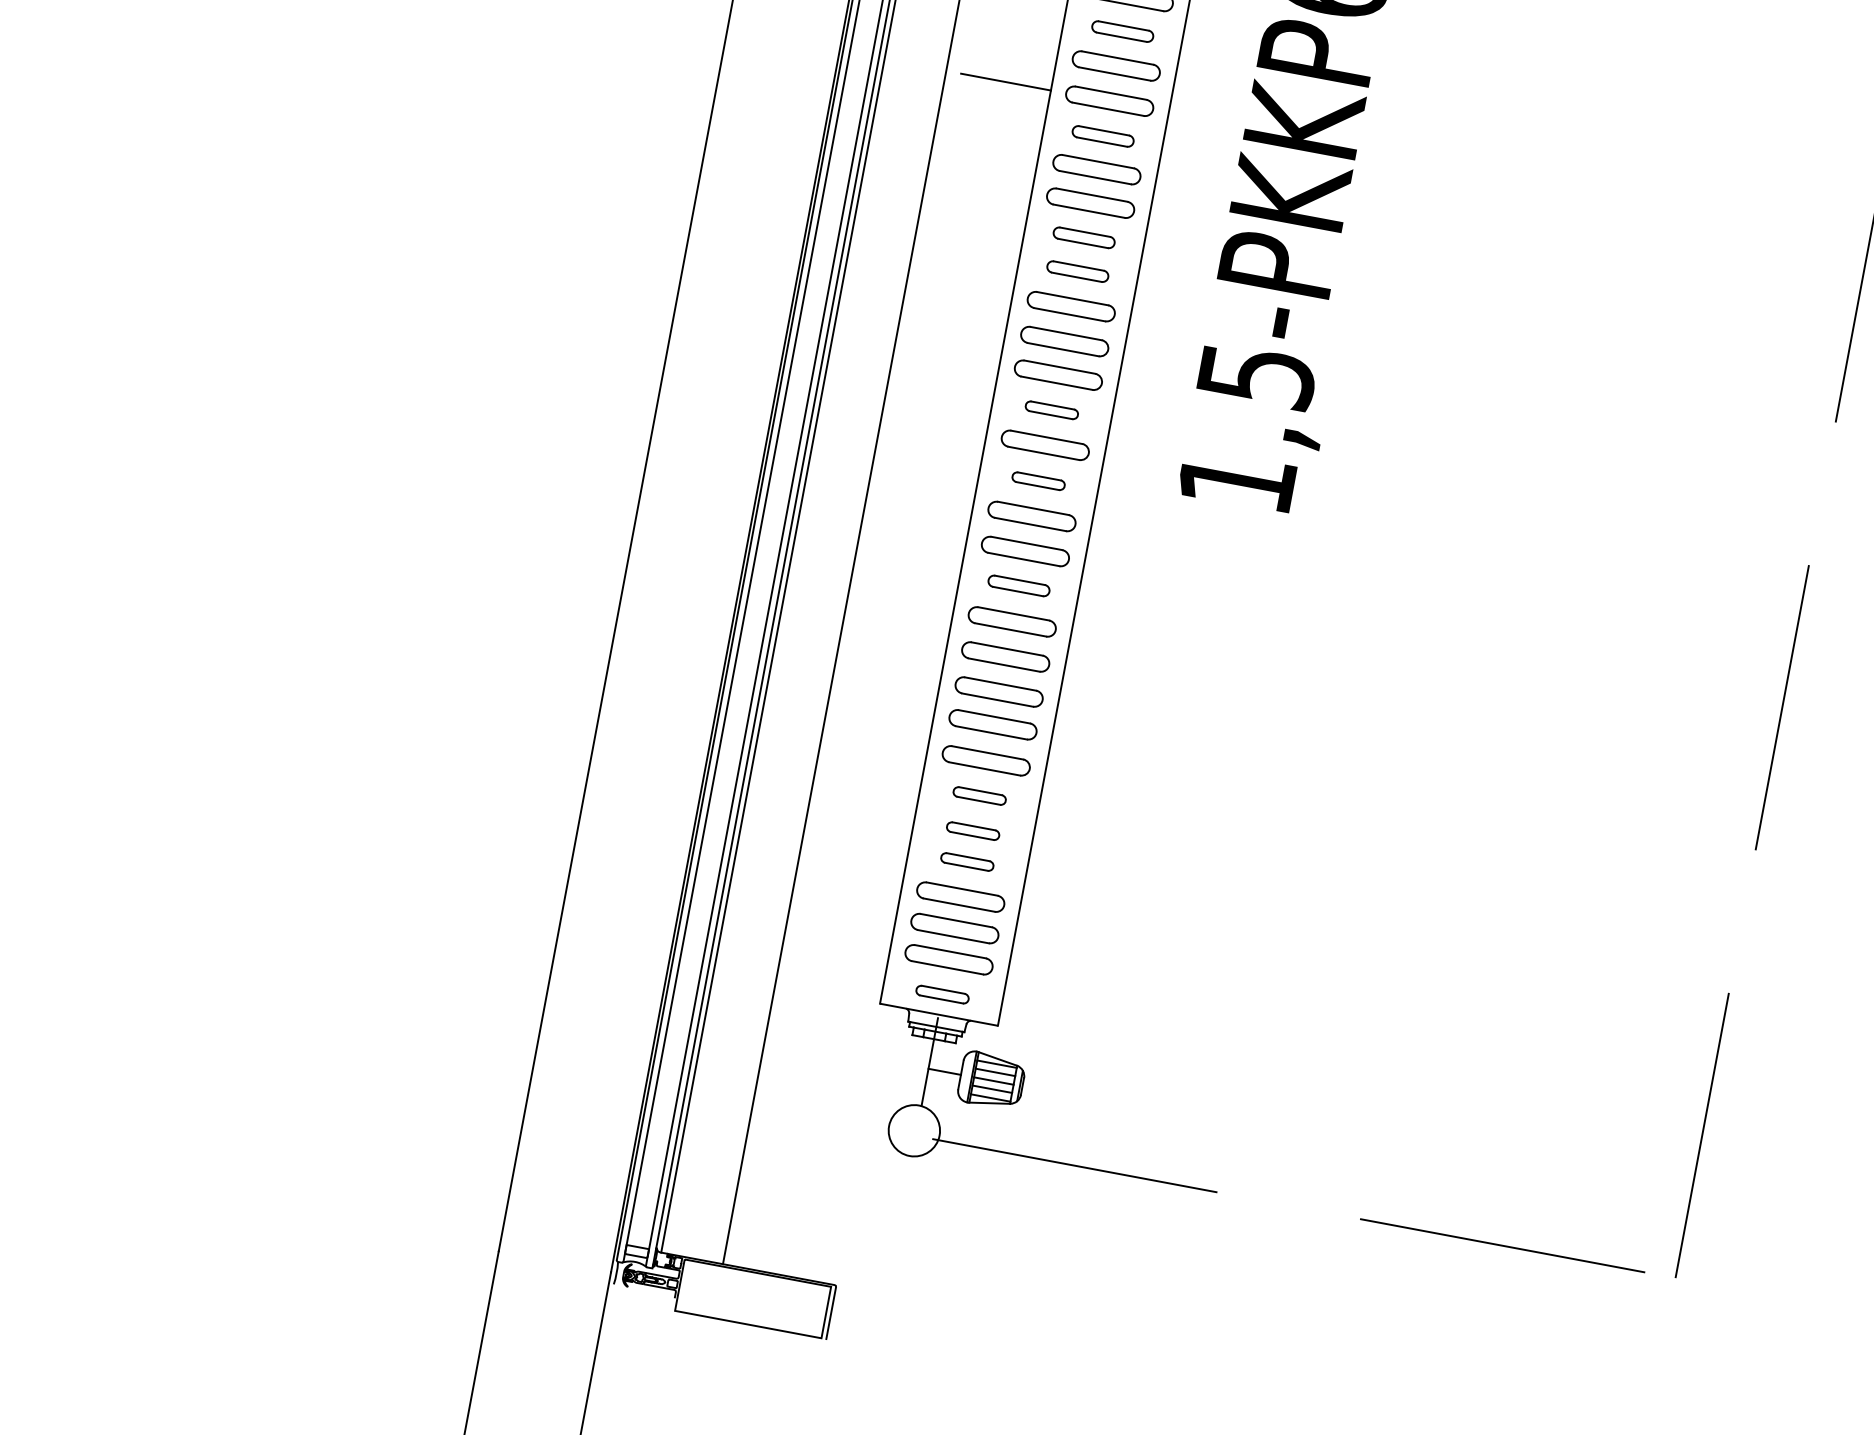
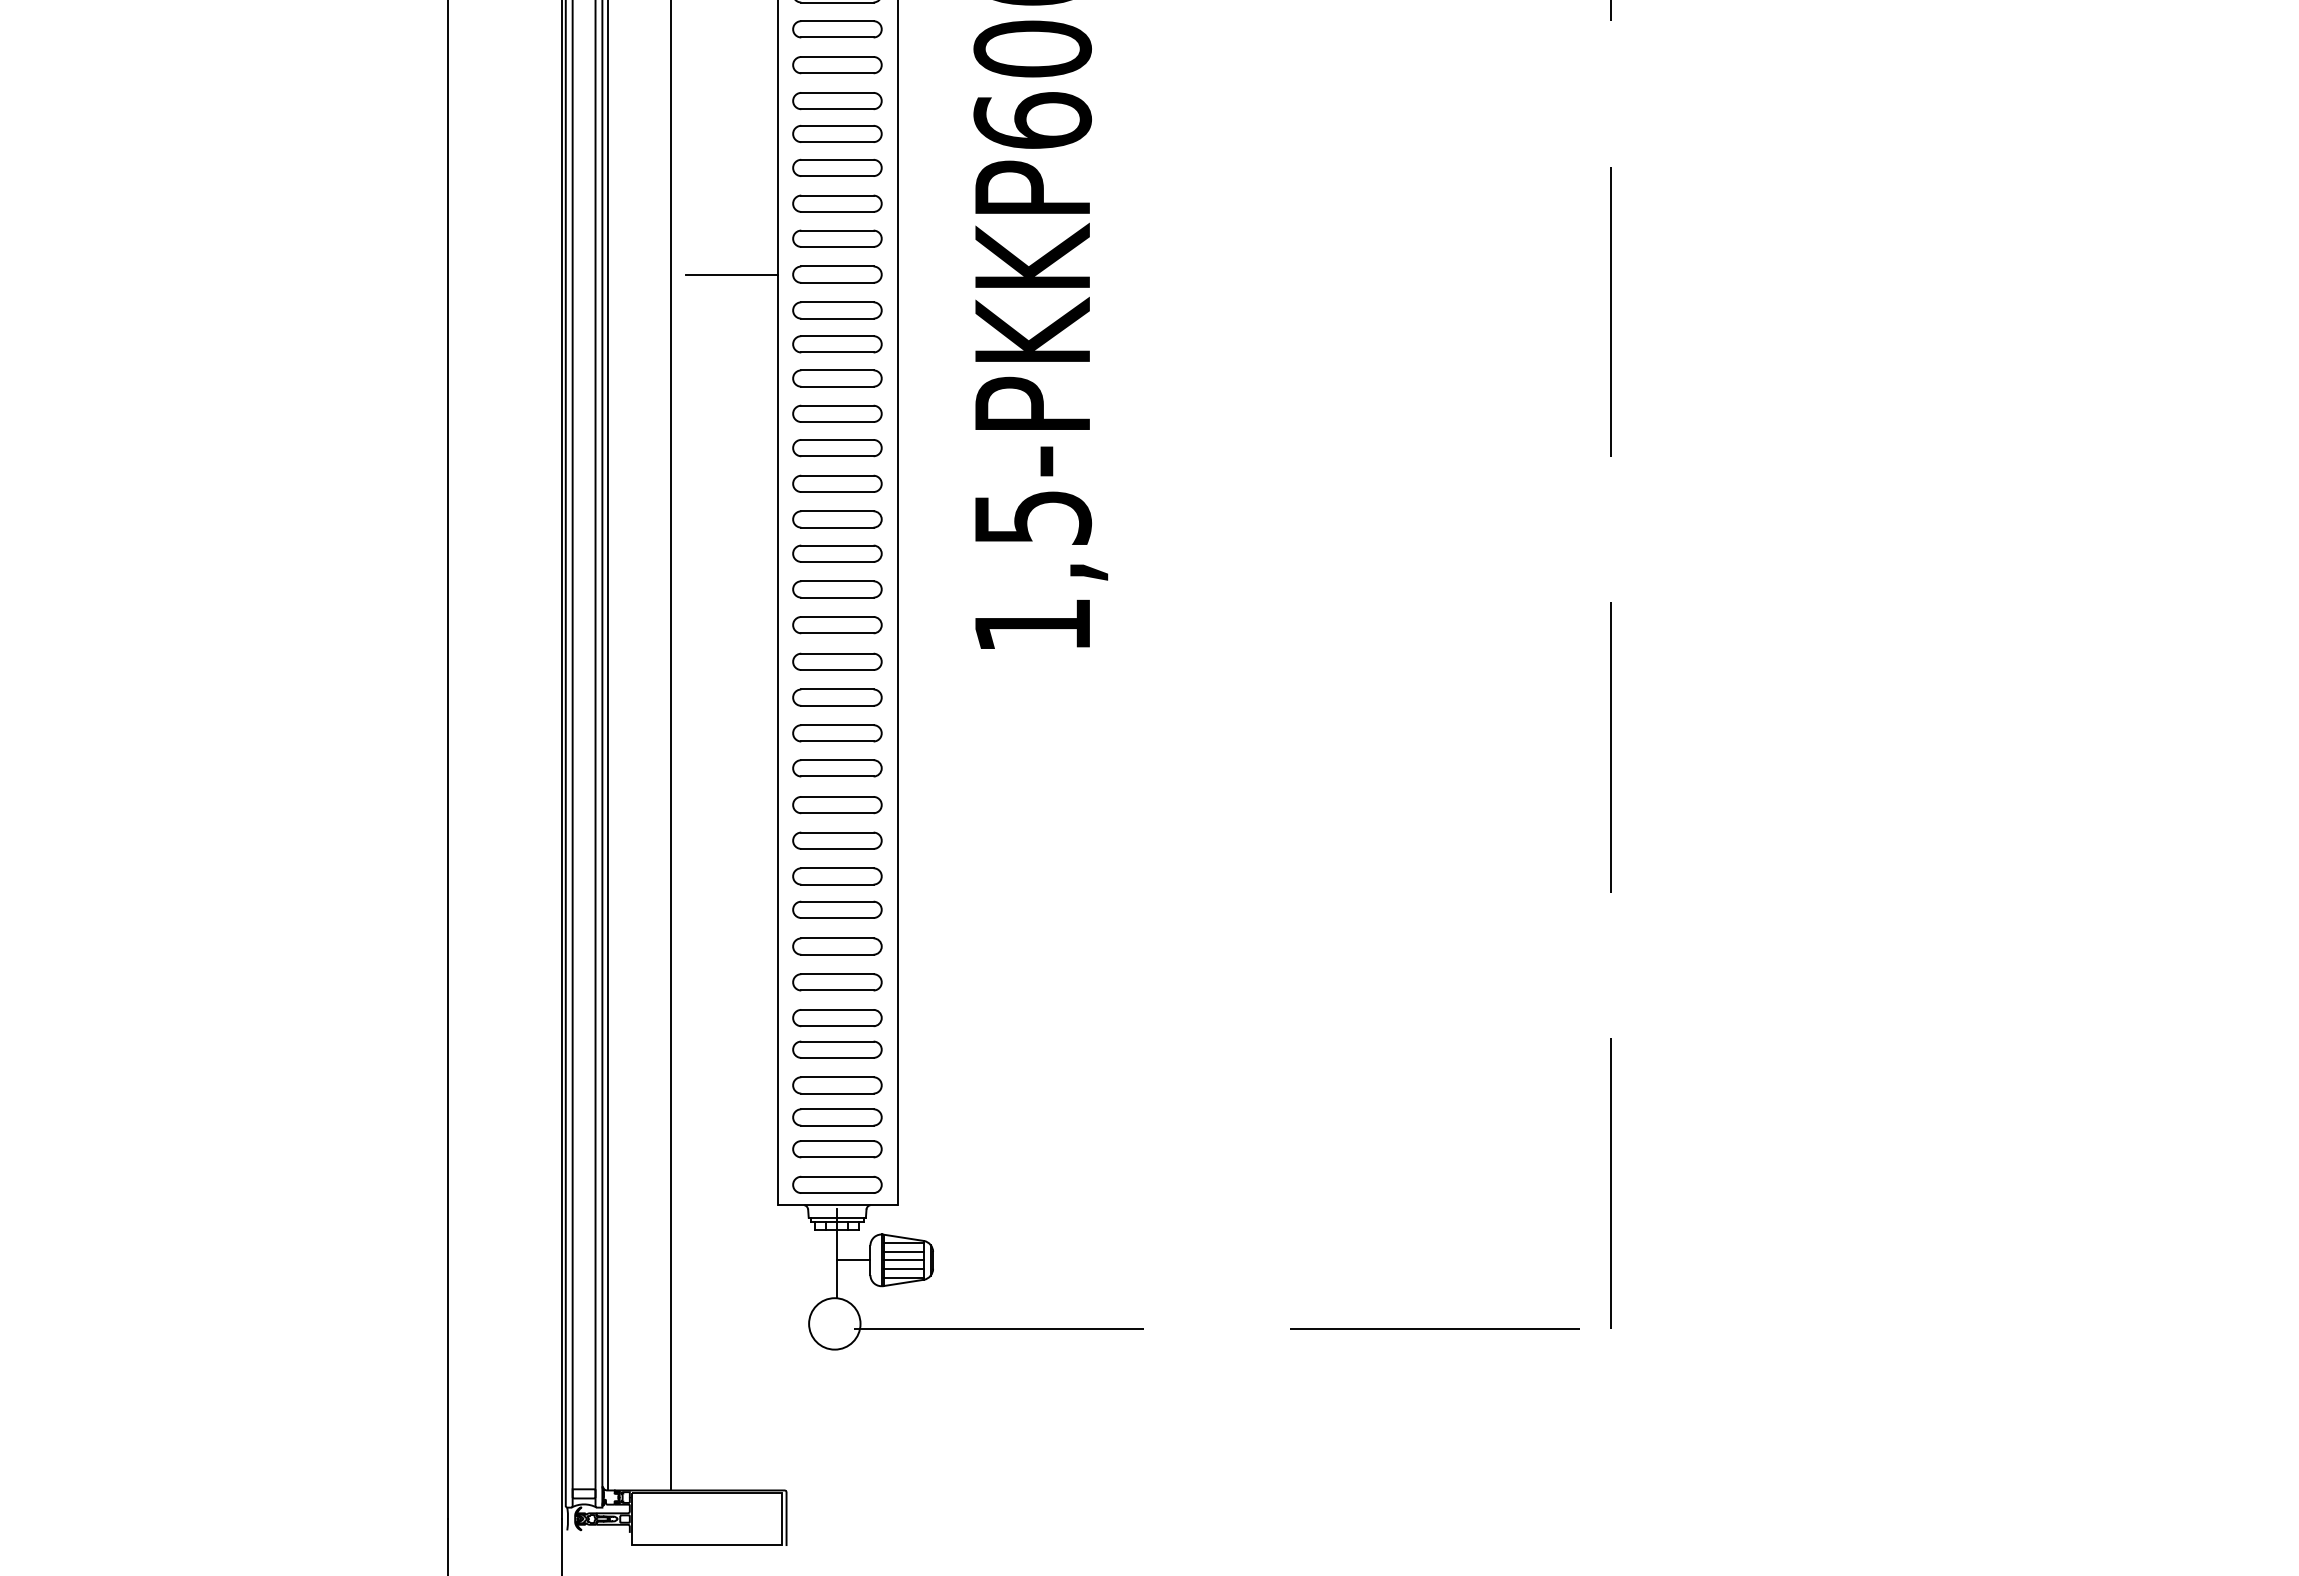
part: (1122, 31) -> (837, 203), size x1.43
part: (1103, 136) -> (837, 310), size x1.43
part: (1084, 237) -> (837, 413), size x1.43
part: (1077, 271) -> (837, 448), size x1.43
part: (1051, 410) -> (837, 589), size x1.67
part: (1038, 481) -> (837, 661), size x1.67
part: (1019, 586) -> (837, 768), size x1.43
part: (979, 796) -> (837, 982), size x1.67
part: (973, 831) -> (837, 1018), size x1.67
part: (967, 861) -> (837, 1049), size x1.67
part: (942, 994) -> (837, 1184), size x1.67

